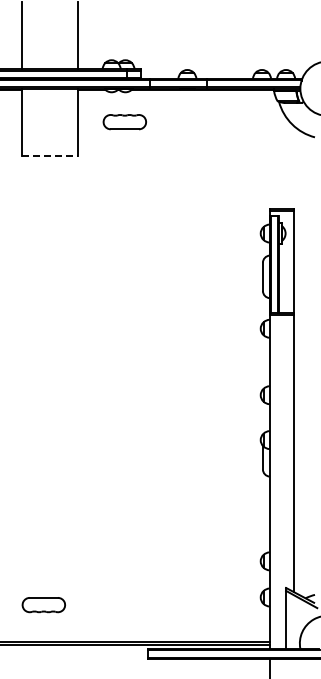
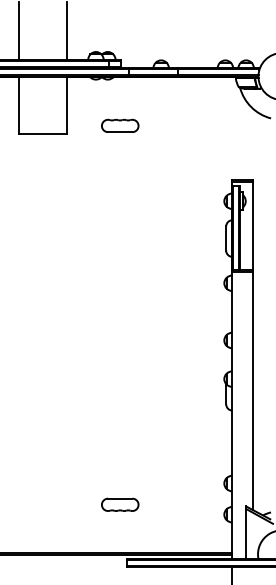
part: (124, 122) -> (119, 126), moved
line: (50, 155) -> (43, 134), dashed -> solid
part: (43, 605) -> (119, 505), moved

